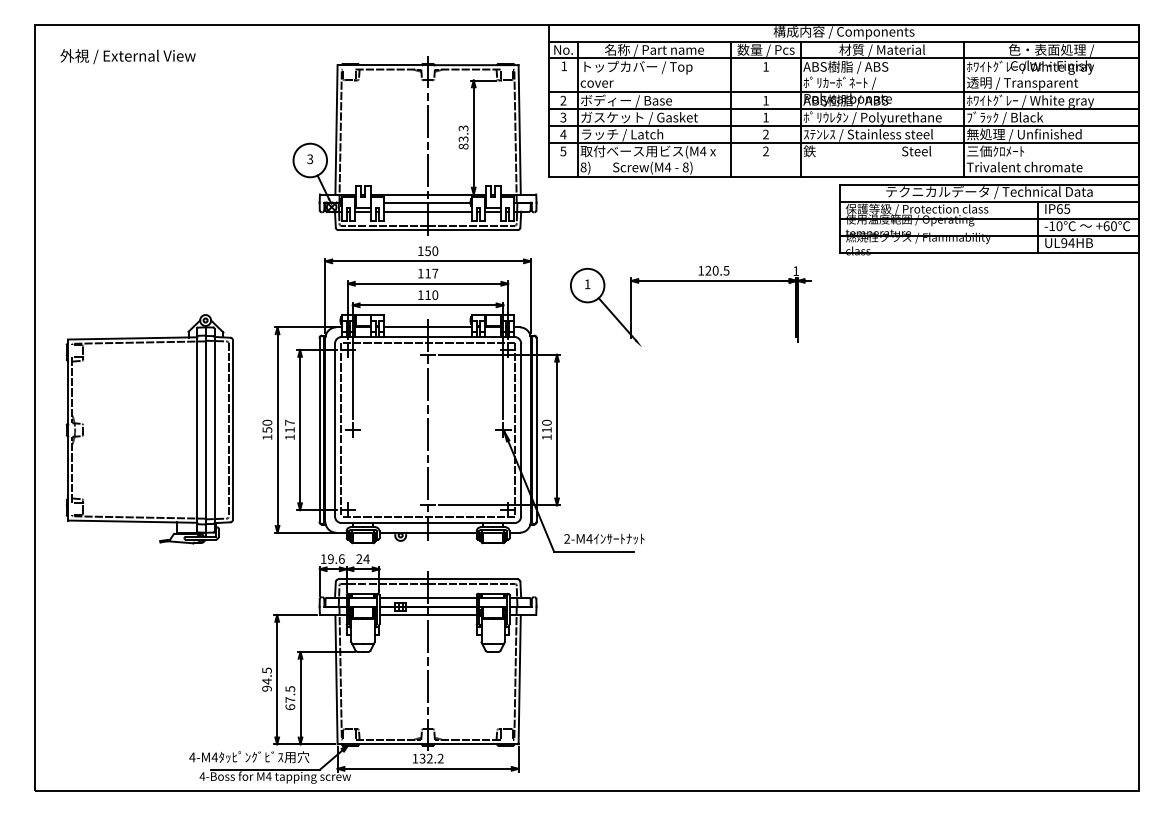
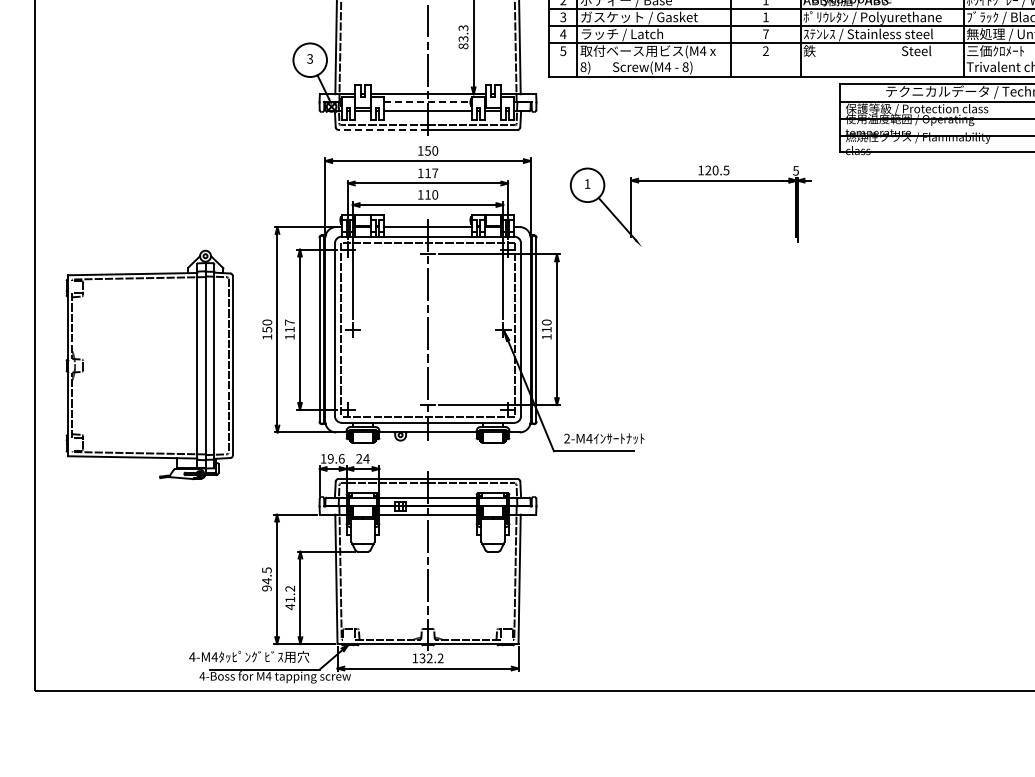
text: (765, 134) -> (765, 34), 2 -> 7
line: (427, 202) -> (427, 102), solid -> dashed
line: (383, 230) -> (383, 130), solid -> dashed
text: (795, 270) -> (795, 170), 1 -> 5
part: (149, 429) -> (149, 365), moved
text: (290, 698) -> (290, 598), 67.5 -> 41.2

